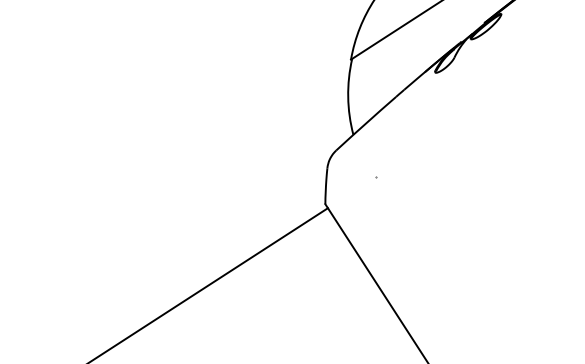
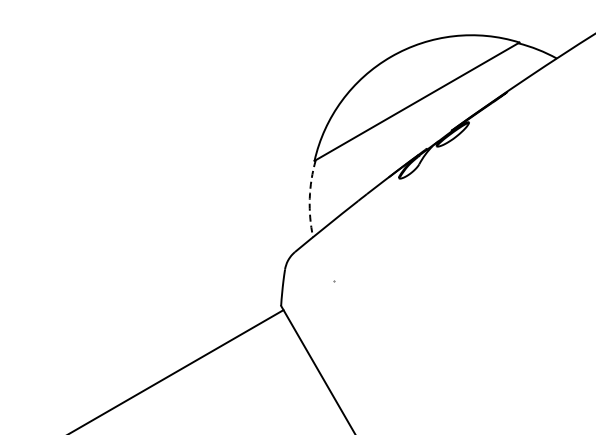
arc: (347, 96) -> (309, 198), solid -> dashed

